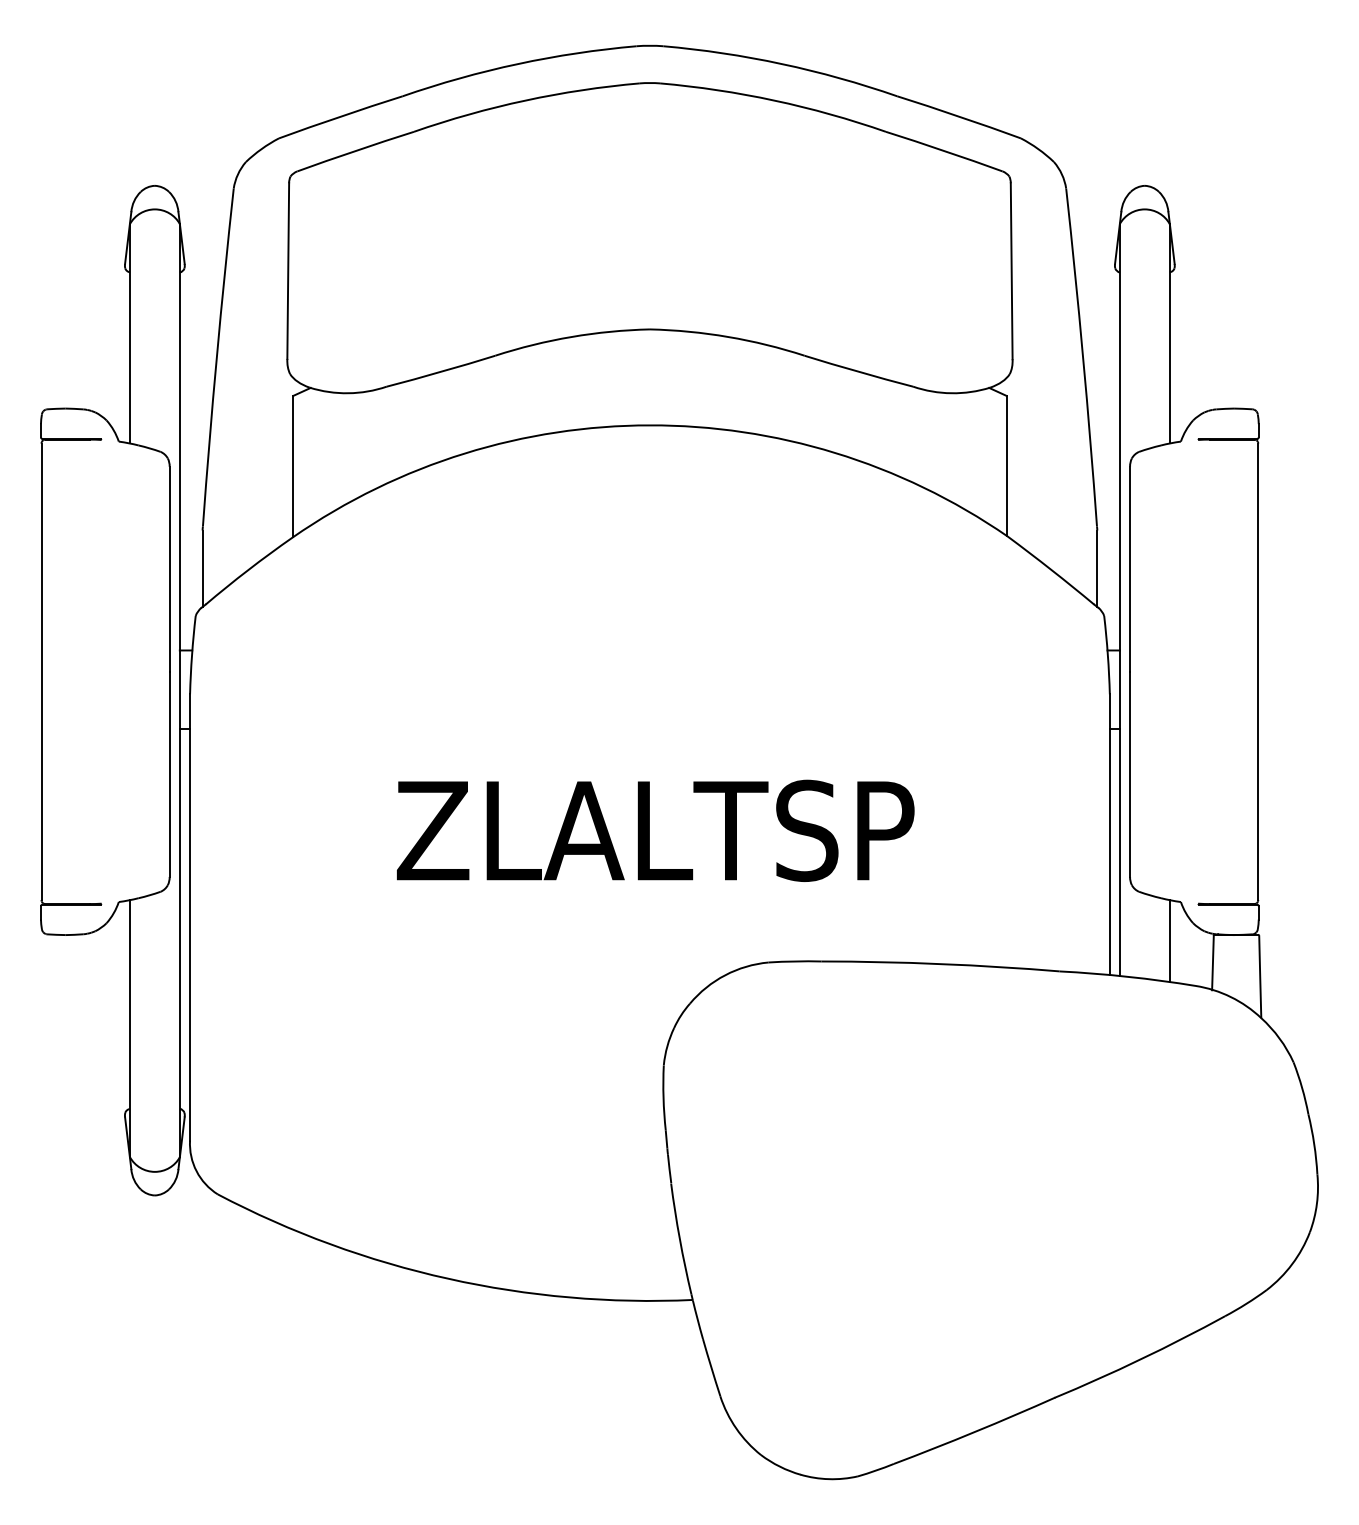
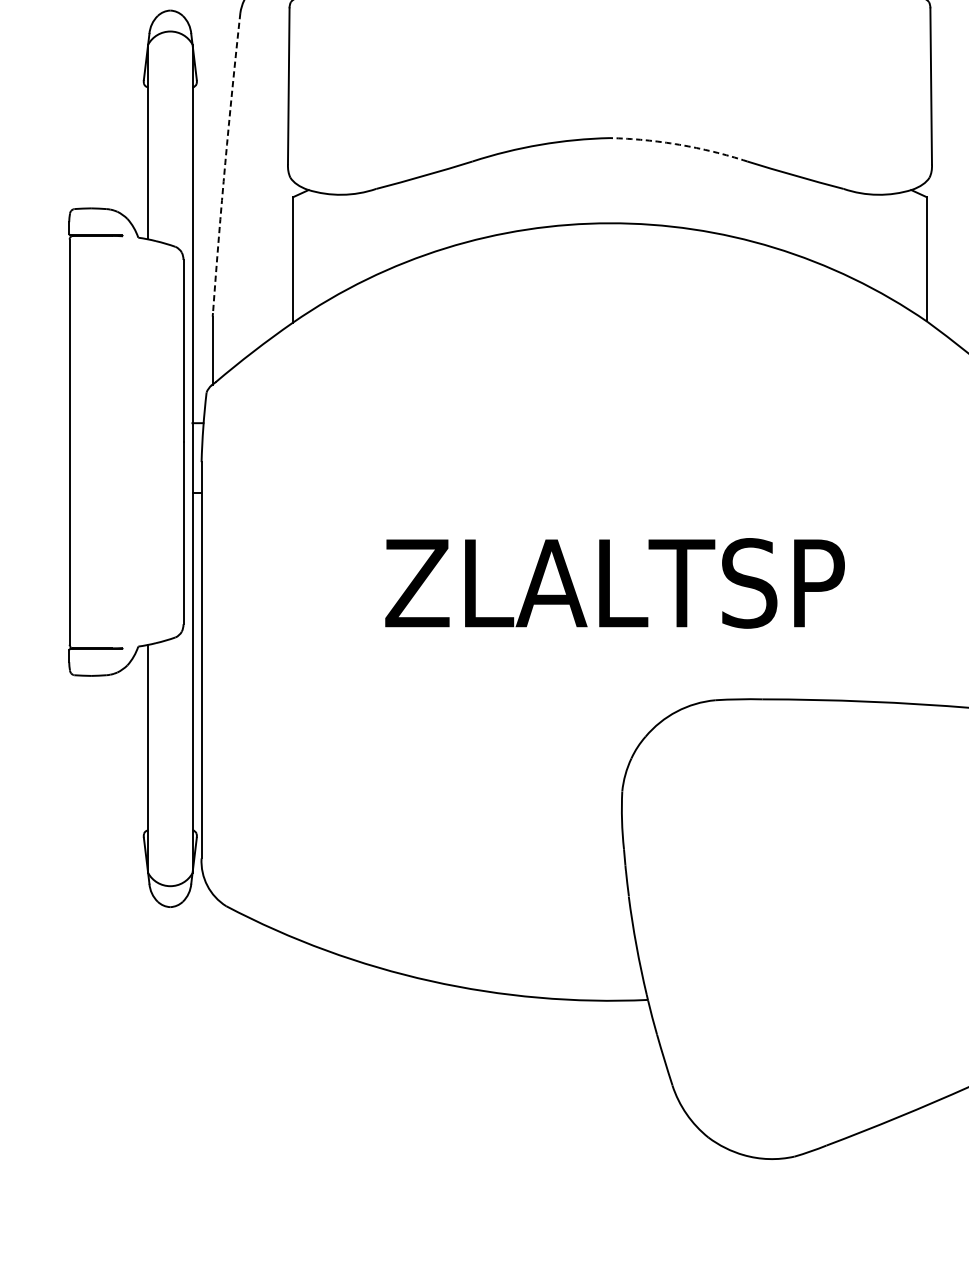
arc: (728, 336) -> (679, 144), solid -> dashed
arc: (216, 357) -> (225, 163), solid -> dashed

